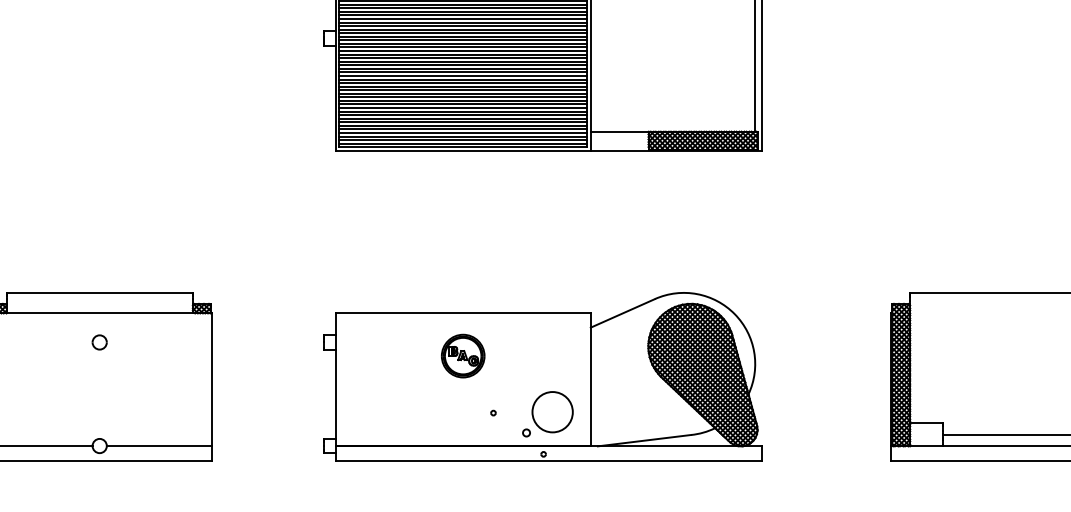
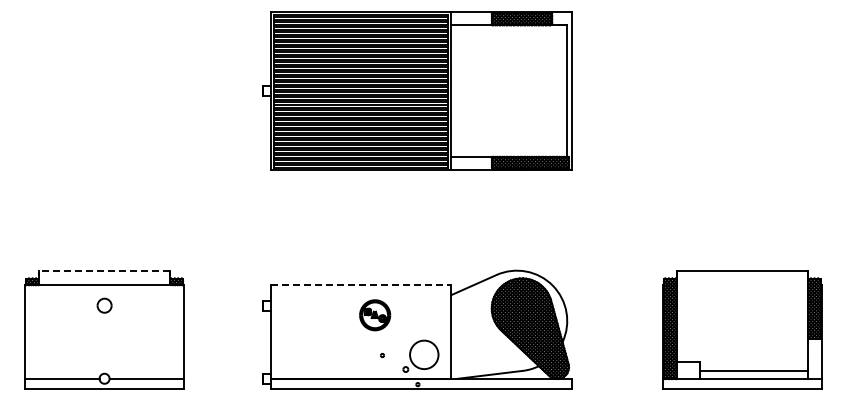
line: (99, 292) -> (104, 270), solid -> dashed
line: (463, 313) -> (361, 285), solid -> dashed
part: (99, 342) -> (104, 305), size x1.4
part: (463, 356) -> (375, 315), moved

